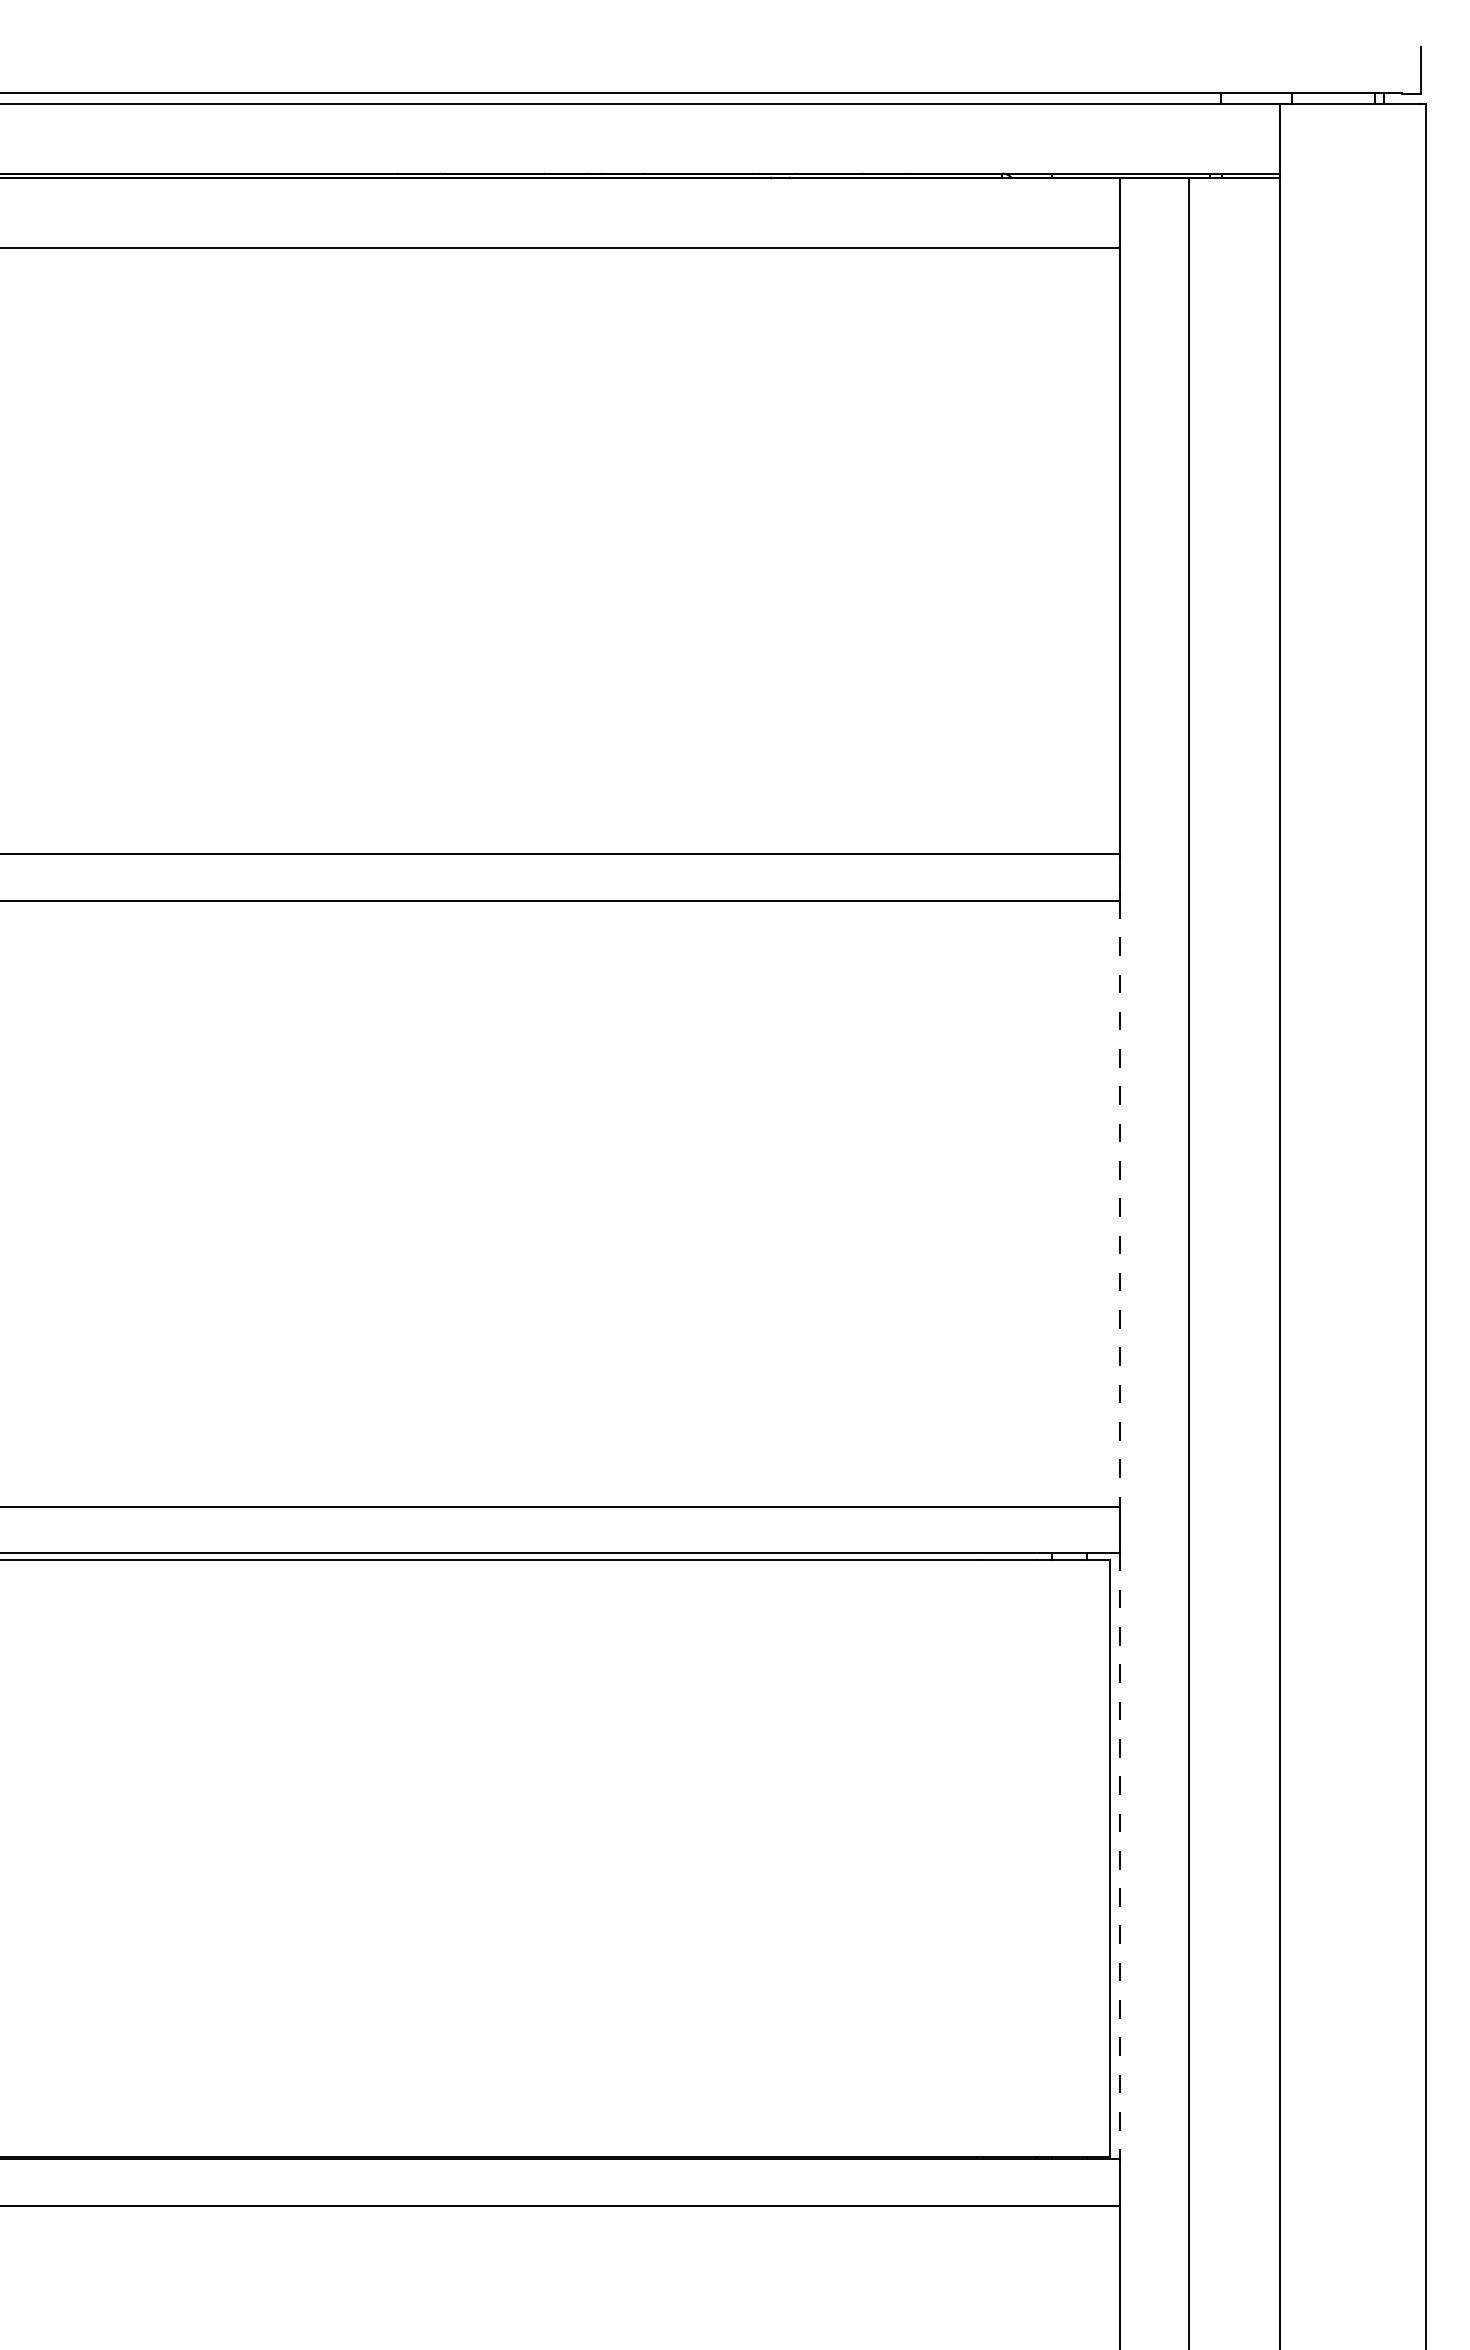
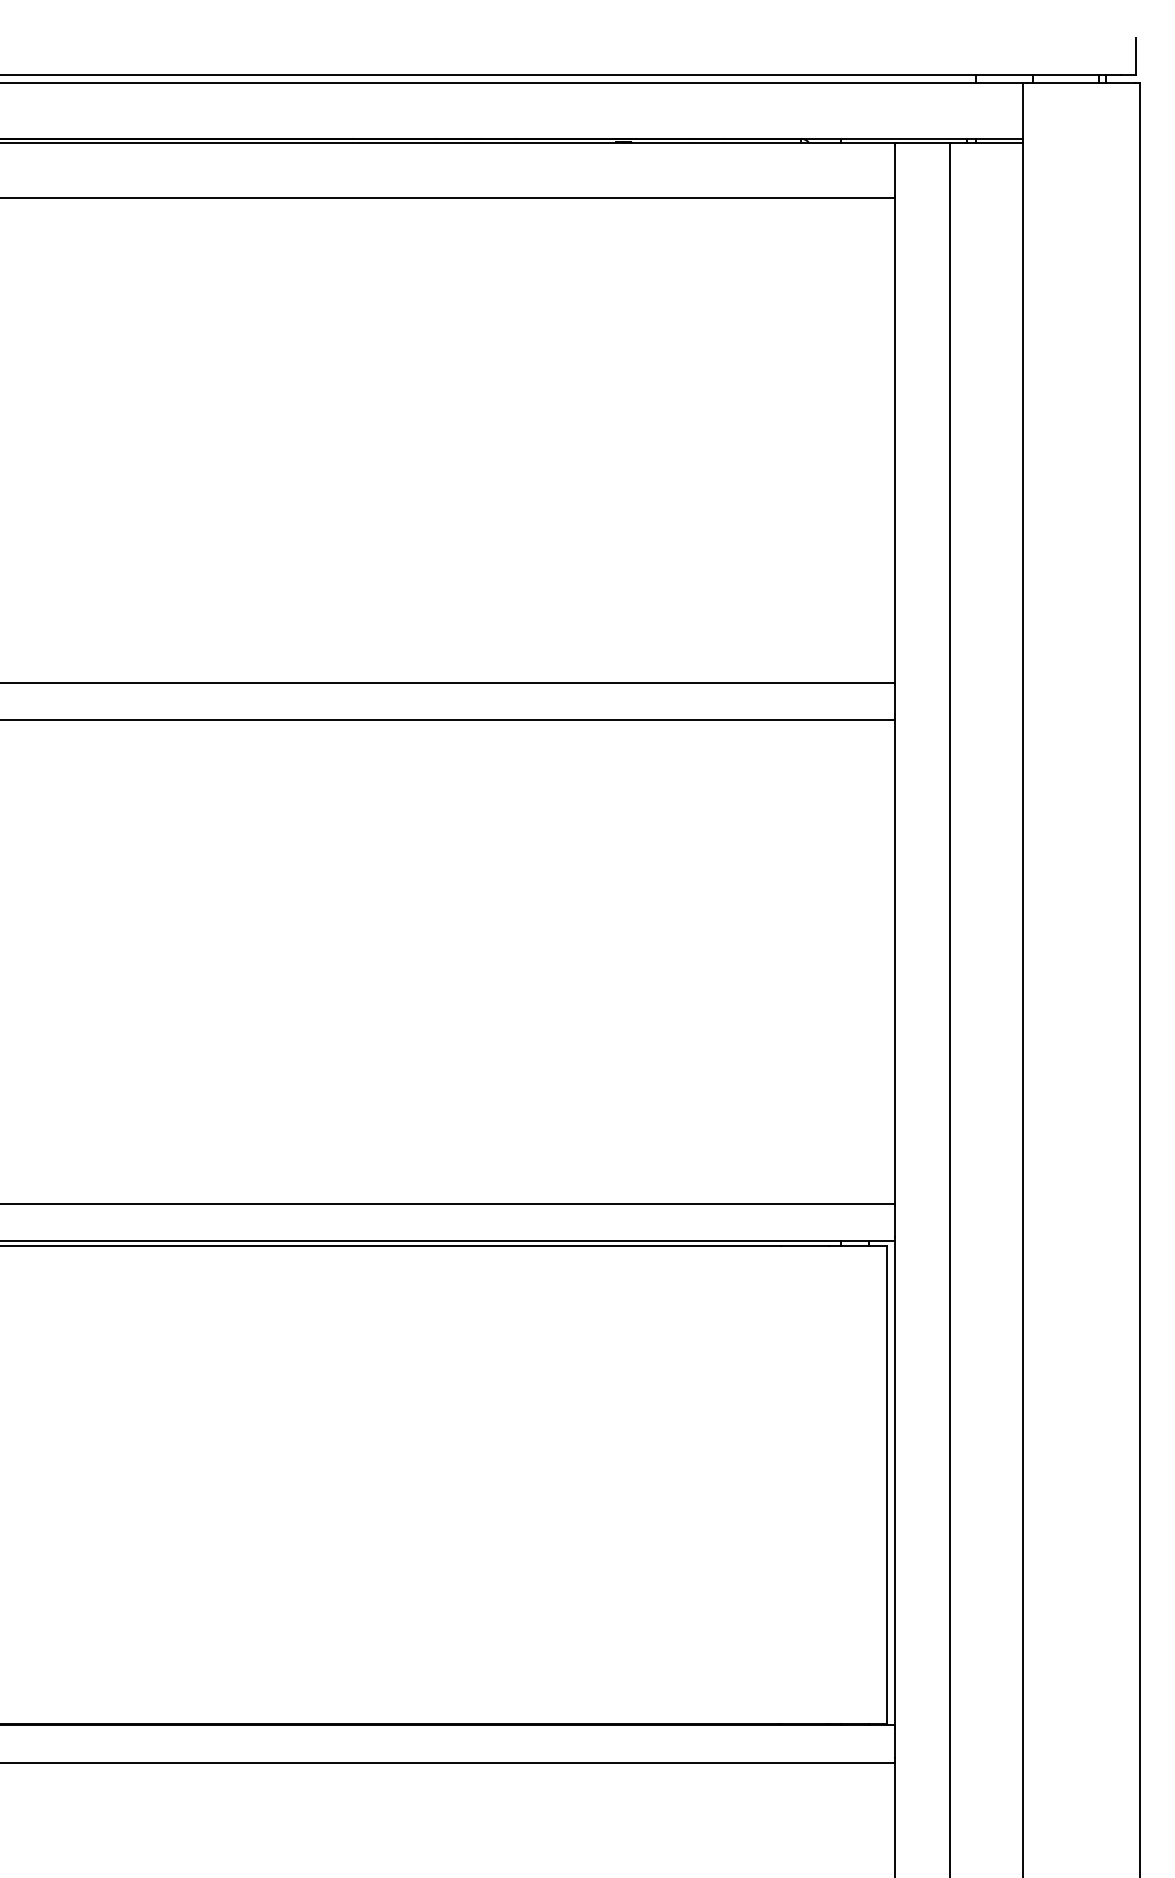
line: (1119, 1203) -> (894, 961), dashed -> solid
line: (1119, 1856) -> (894, 1483), dashed -> solid

